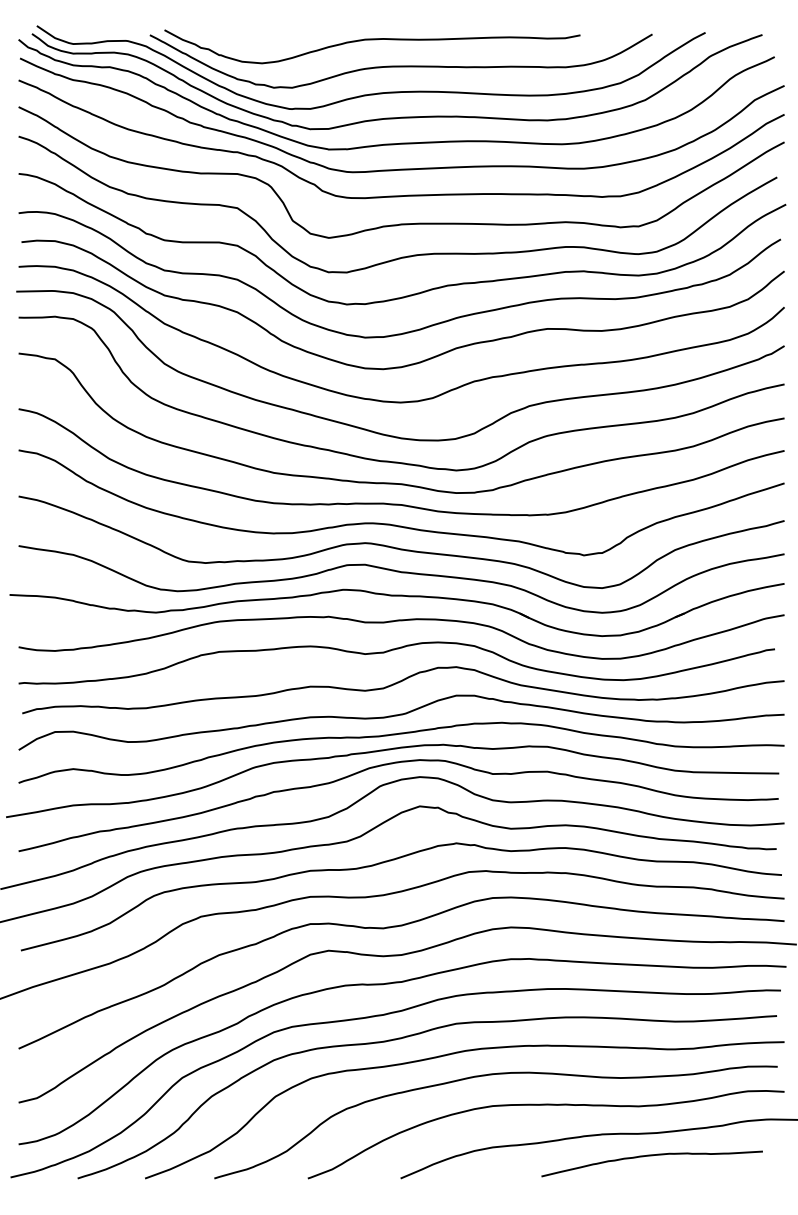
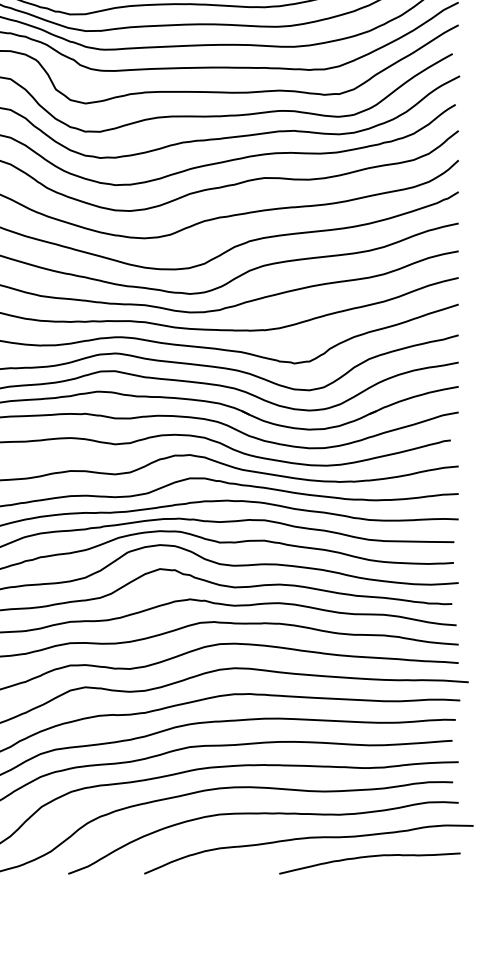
curve: (651, 1156) -> (369, 857), moved

